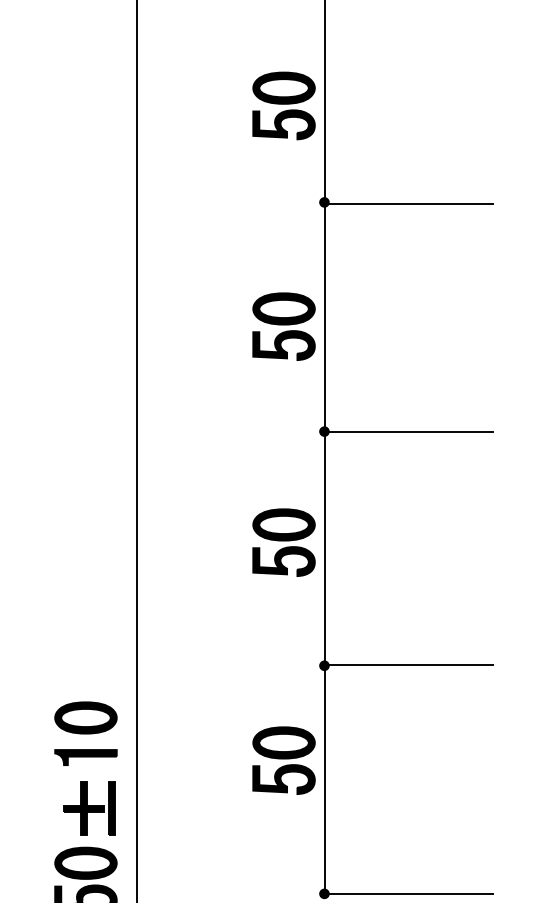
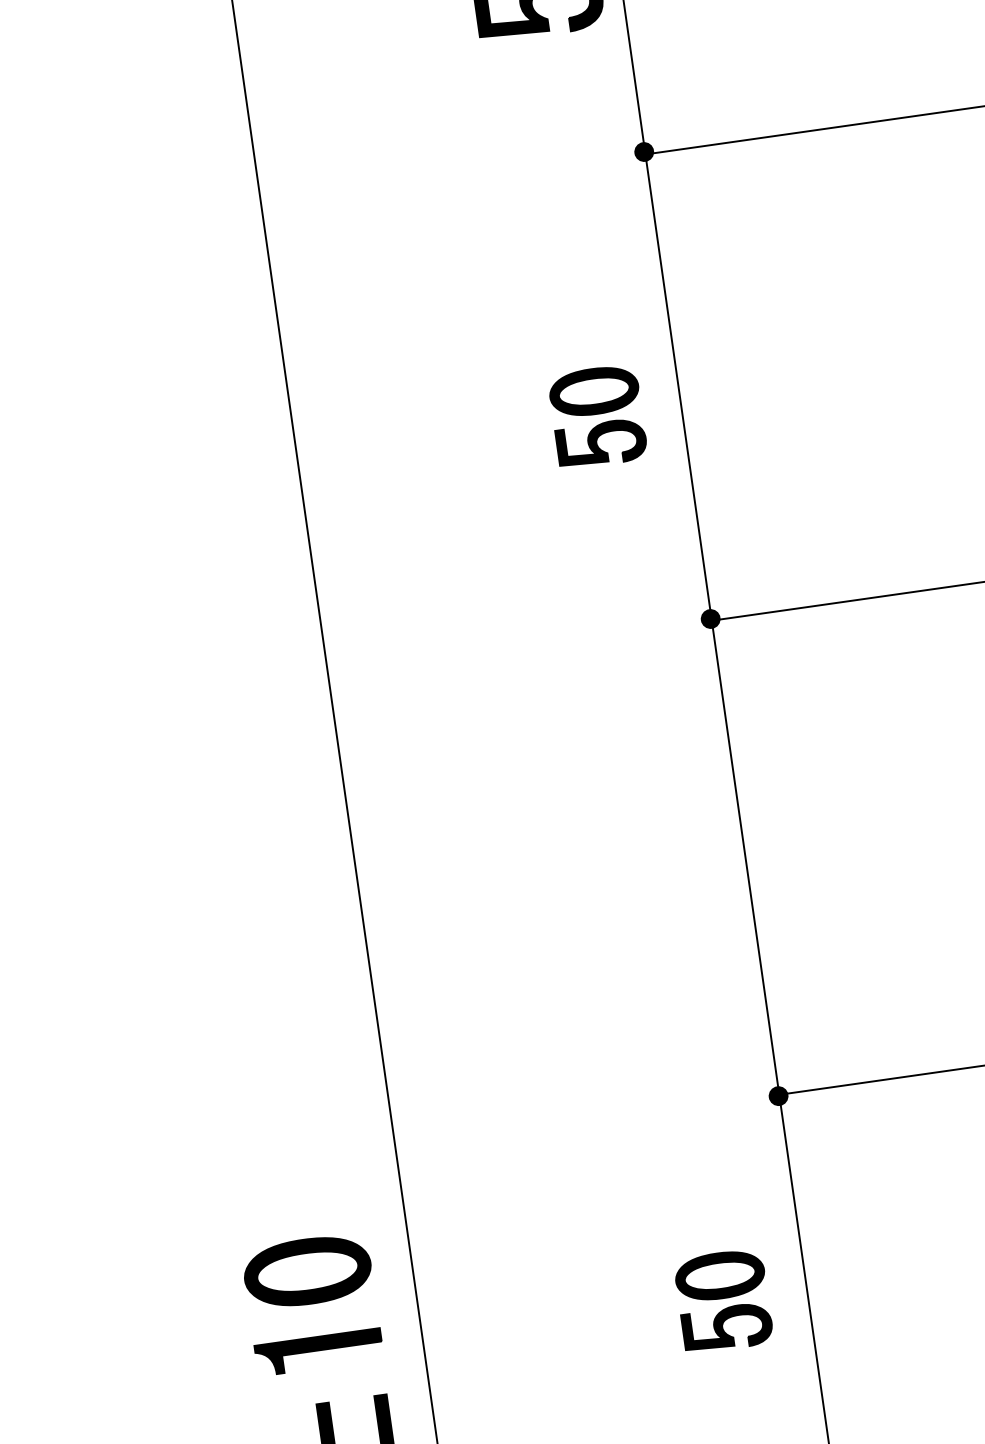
part: (283, 326) -> (596, 416), size x0.7
part: (283, 542) -> (659, 856), removed
part: (283, 760) -> (722, 1301), size x0.7

